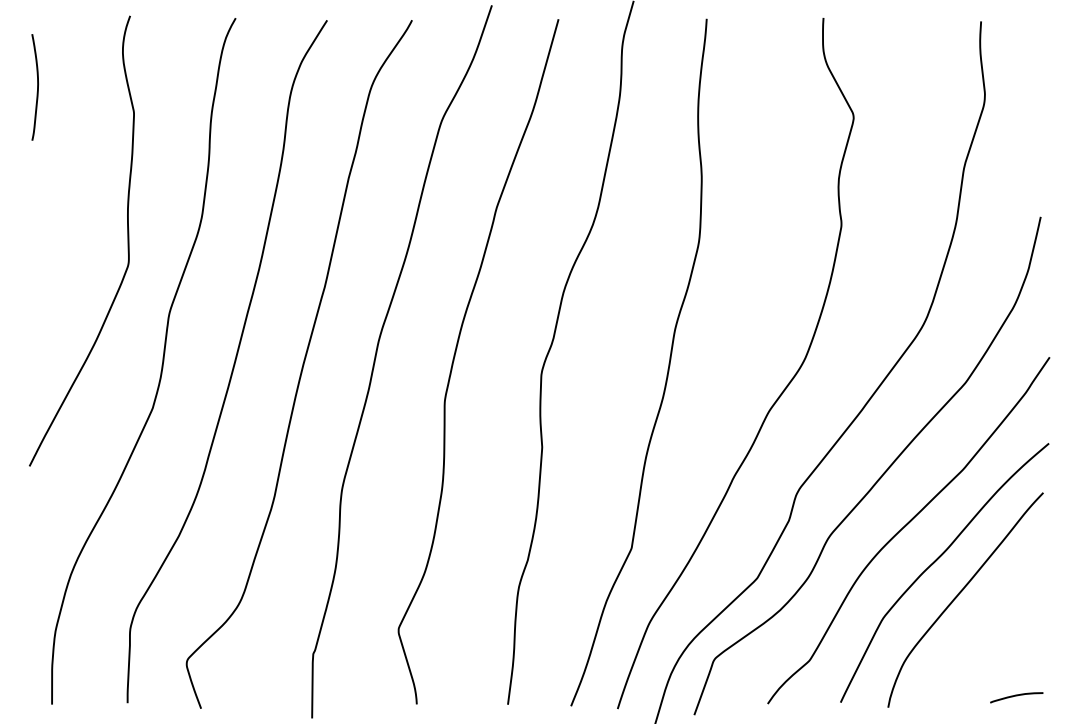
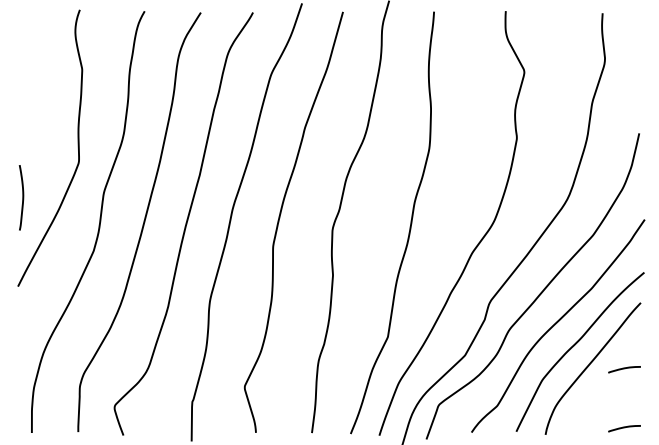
curve: (36, 86) -> (22, 197), moved
curve: (1016, 601) -> (624, 369), added

